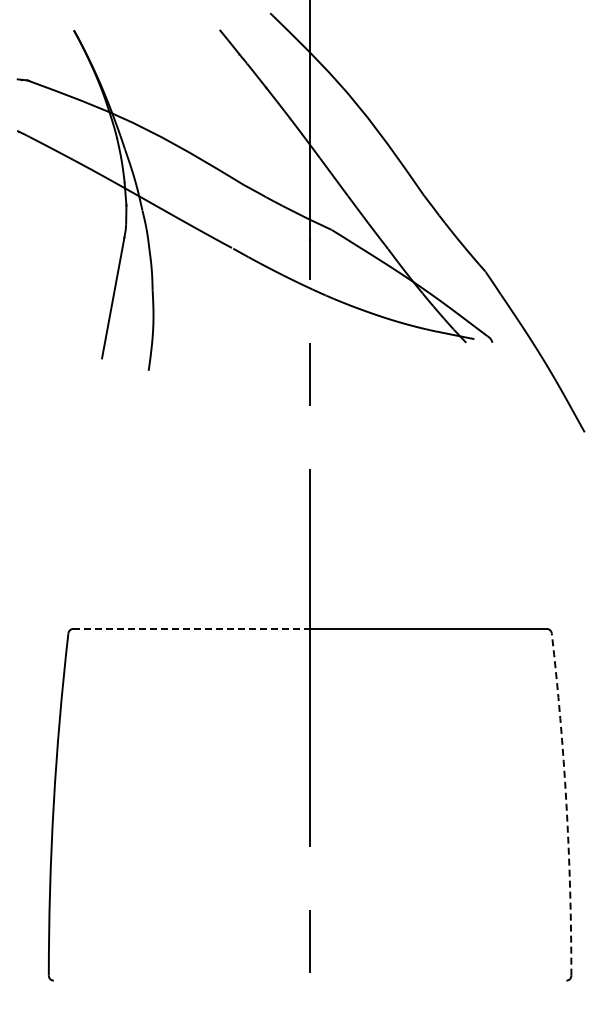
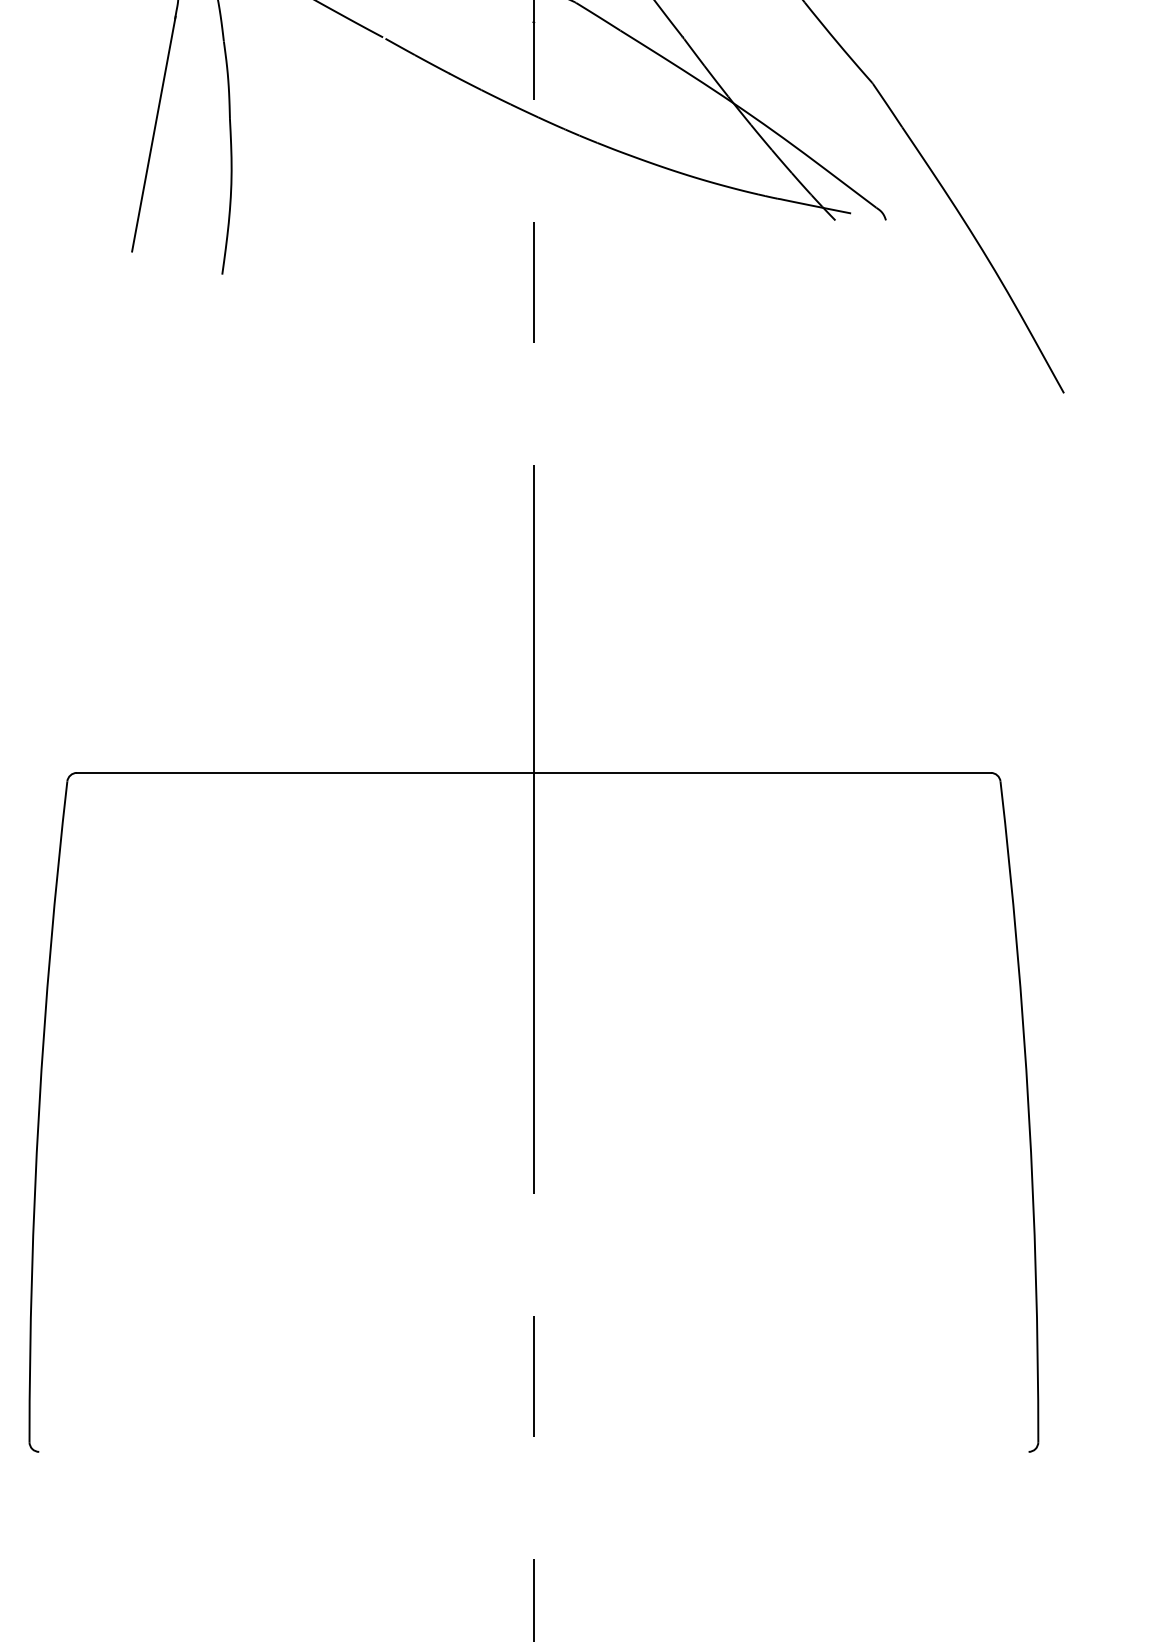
line: (192, 628) -> (306, 772), dashed -> solid
arc: (566, 804) -> (1028, 1111), dashed -> solid

